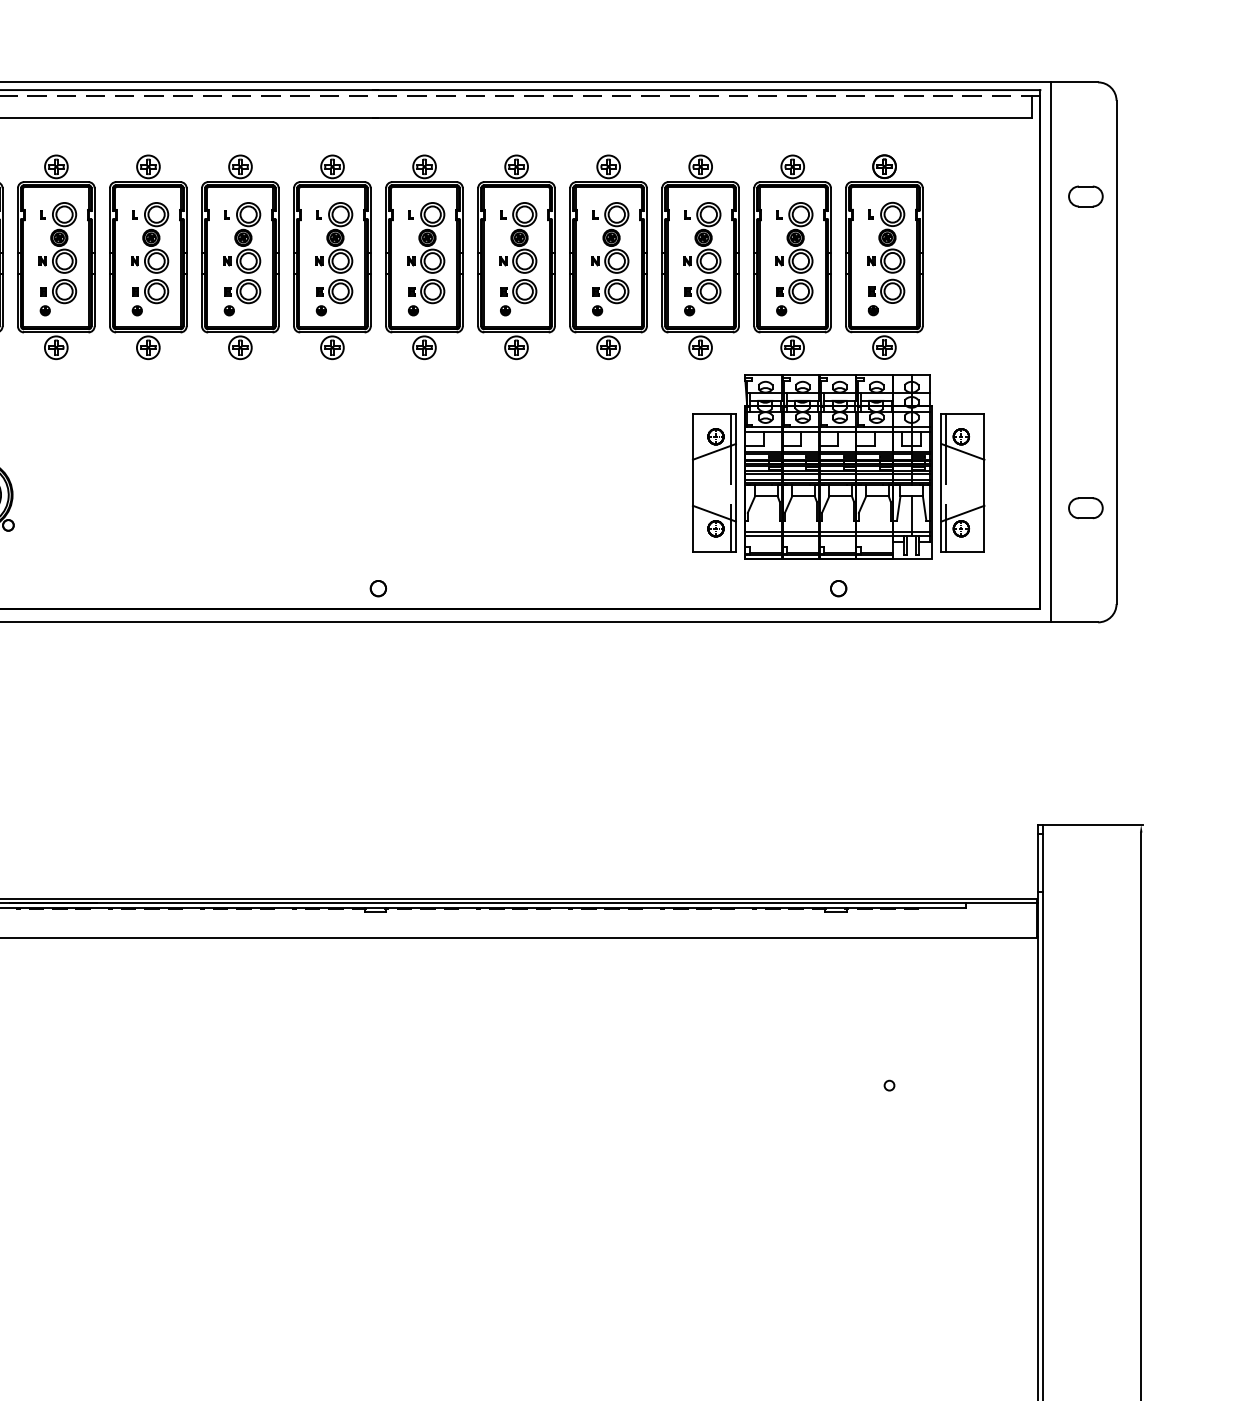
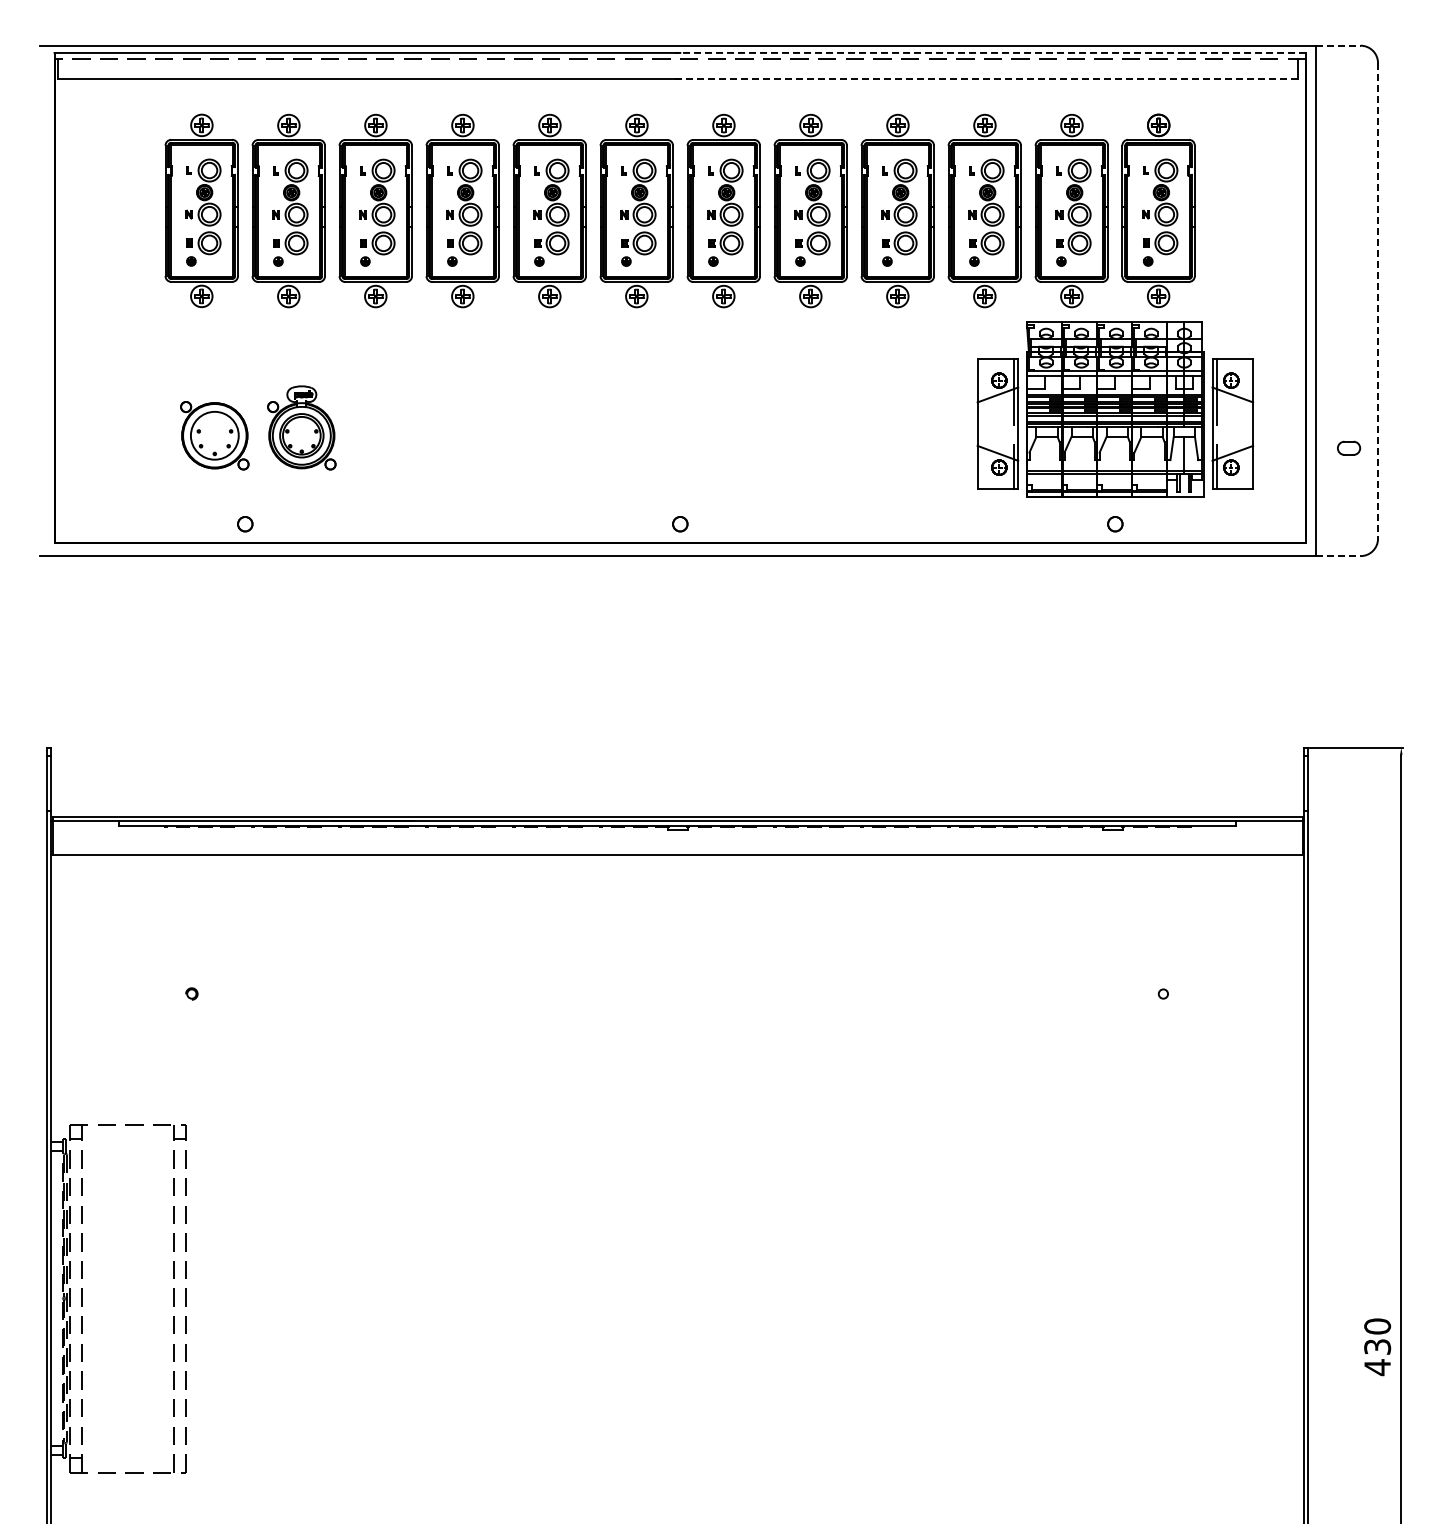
line: (1074, 82) -> (1338, 45), solid -> dashed
line: (706, 89) -> (990, 52), solid -> dashed
line: (701, 118) -> (985, 79), solid -> dashed
part: (1085, 196) -> (1348, 153), removed
line: (1117, 351) -> (1378, 300), solid -> dashed
part: (1085, 508) -> (1348, 448), size x0.7
line: (1074, 622) -> (1338, 556), solid -> dashed

